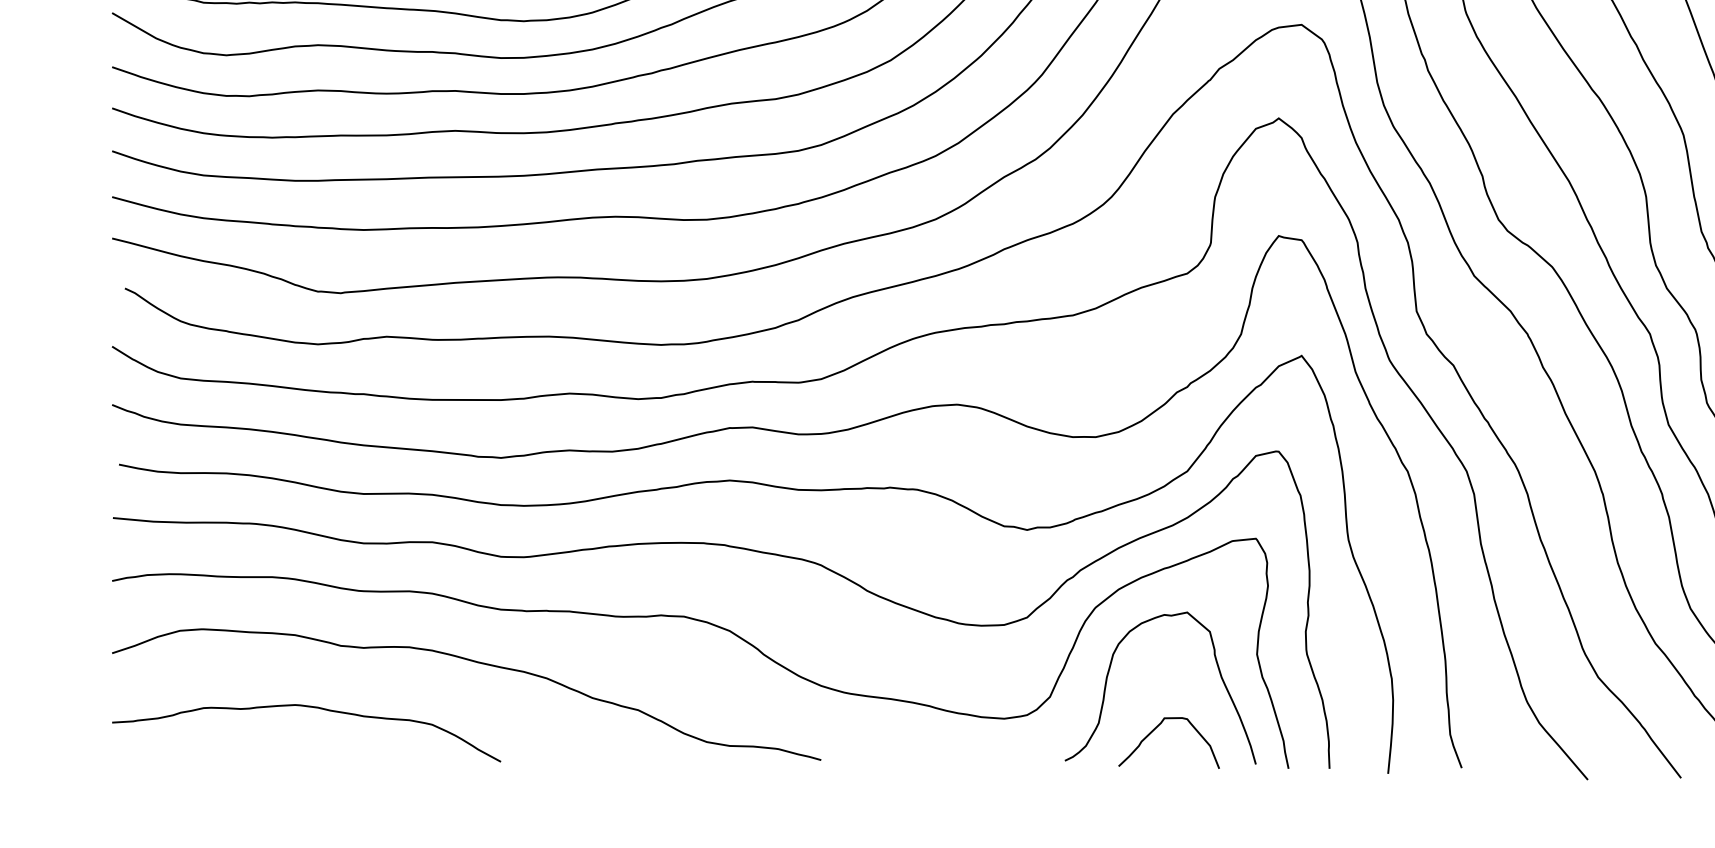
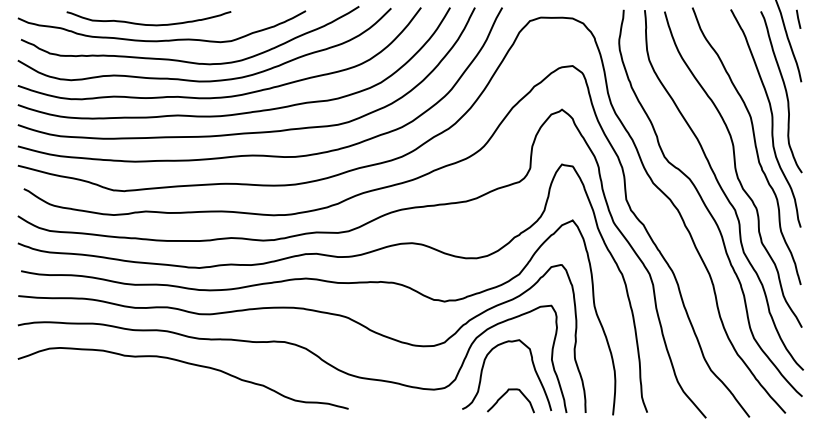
curve: (312, 709) -> (111, 385), removed

